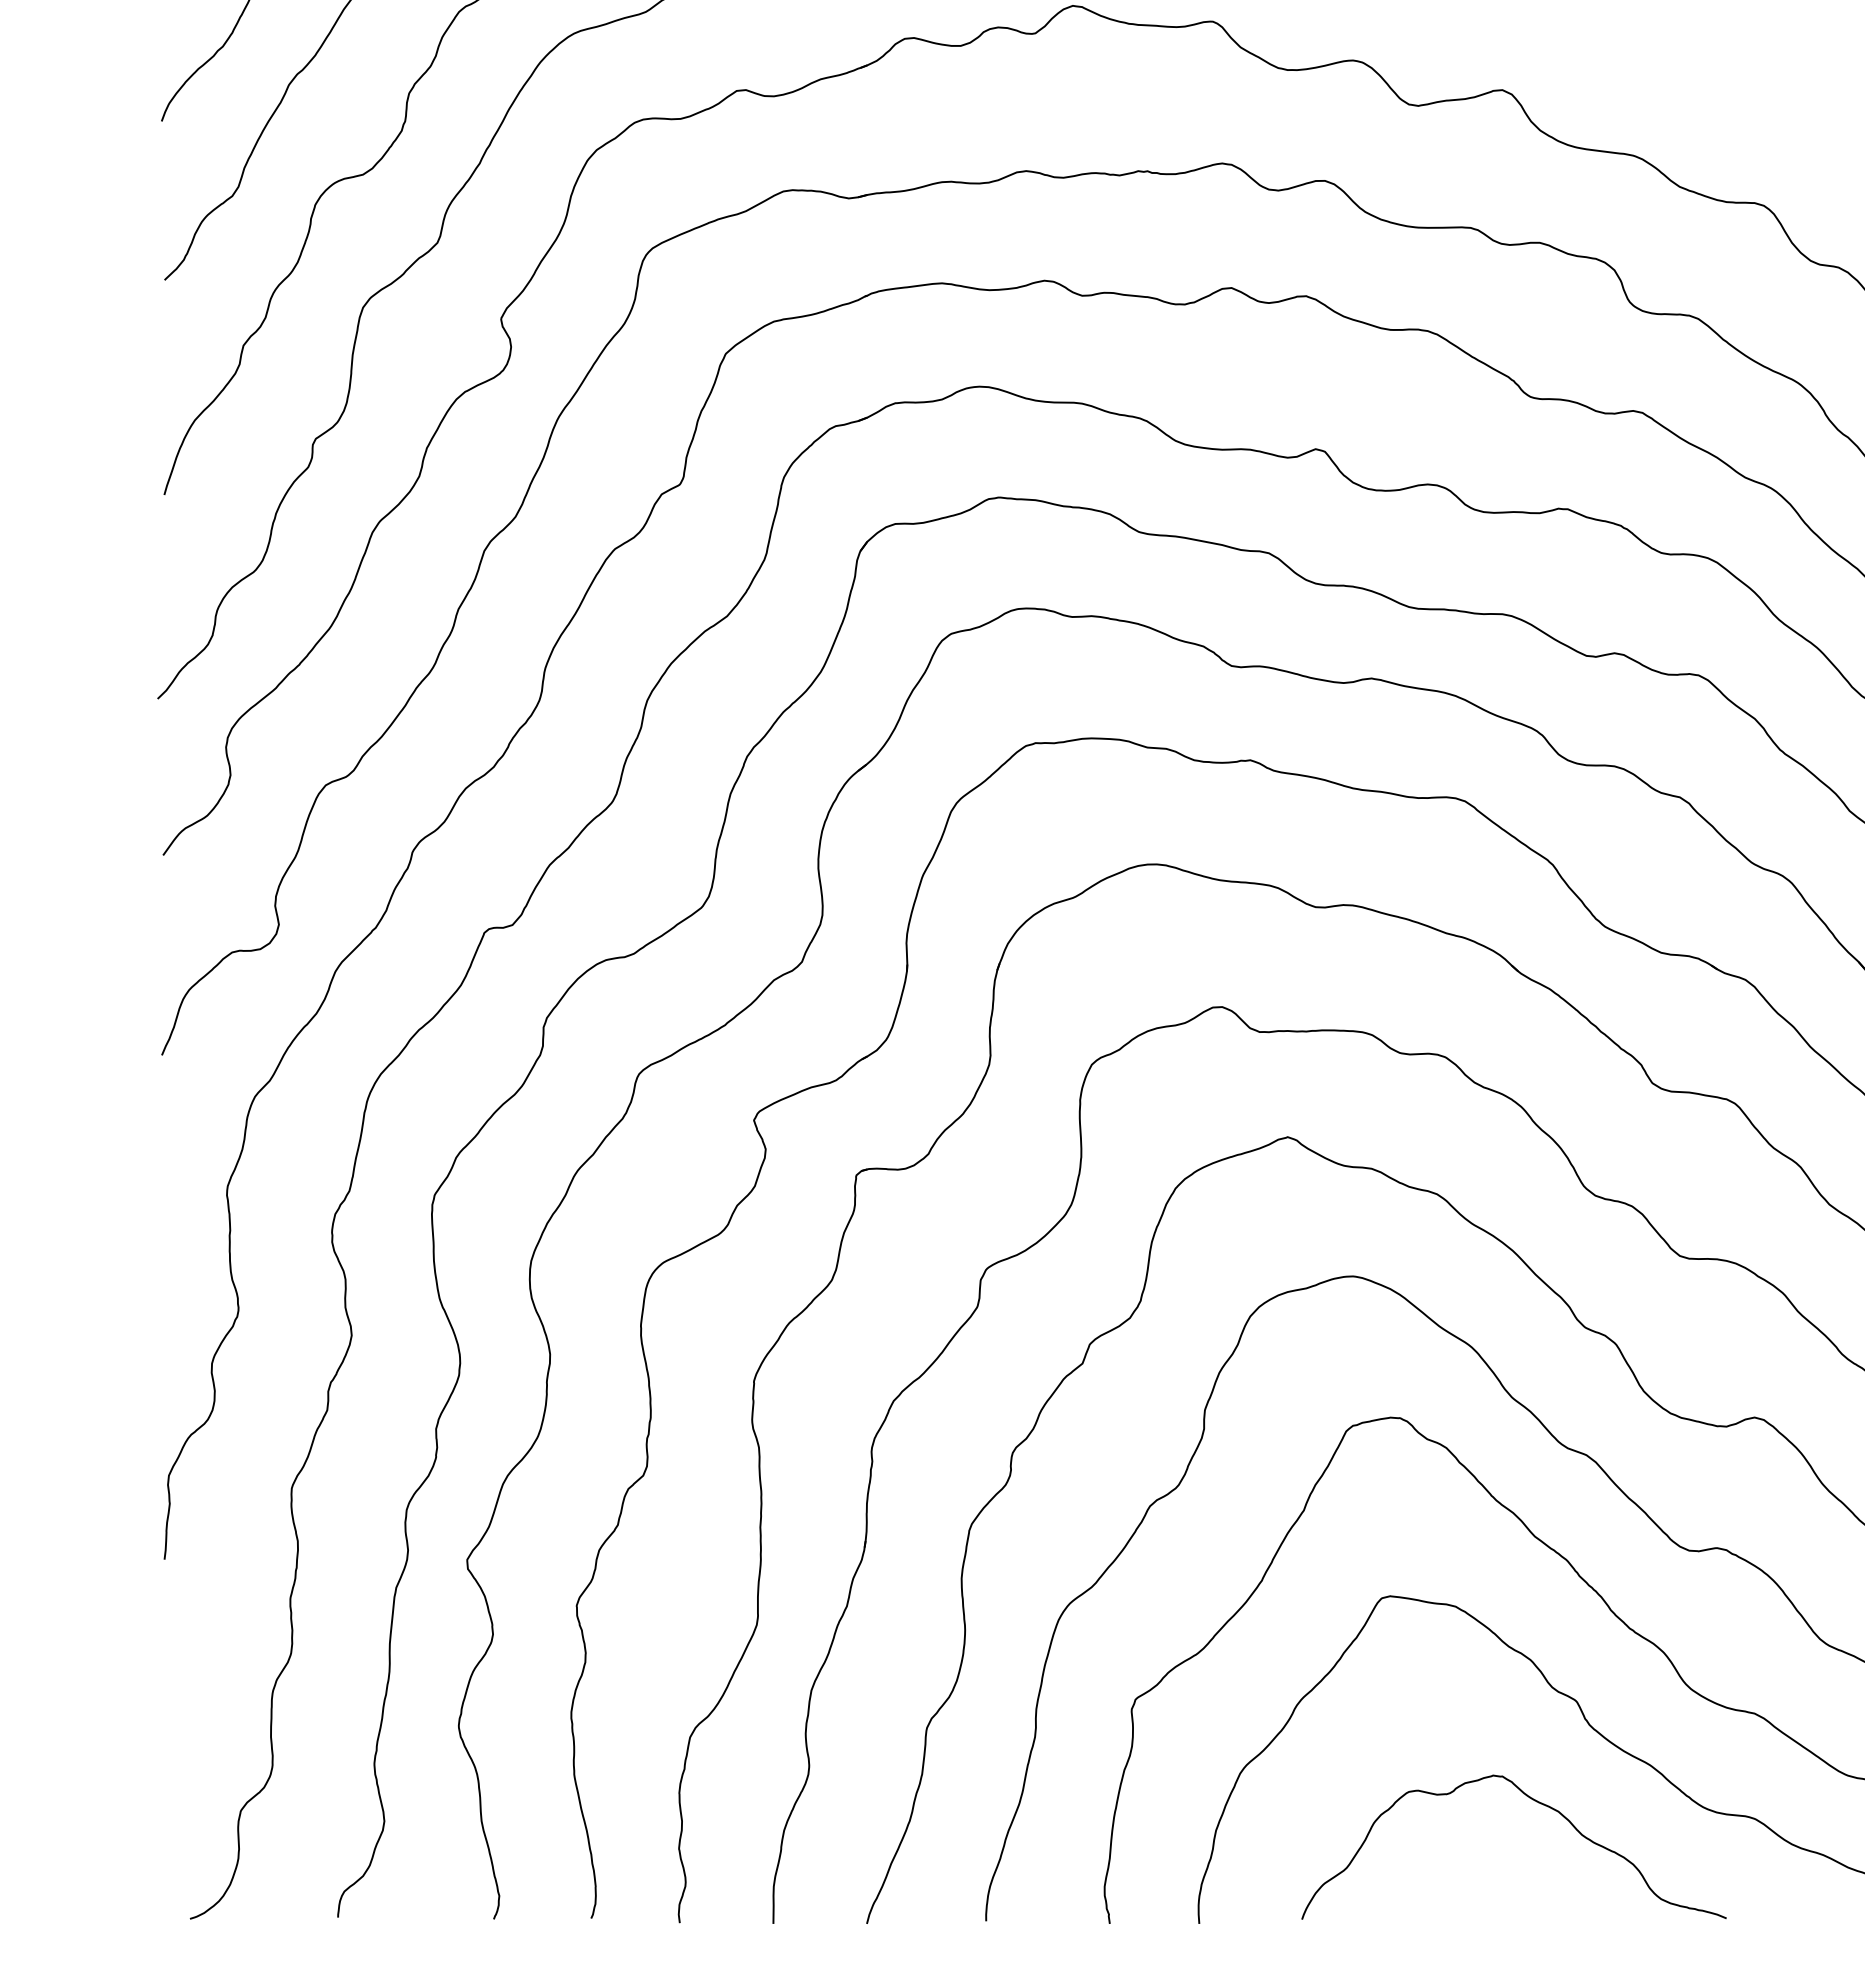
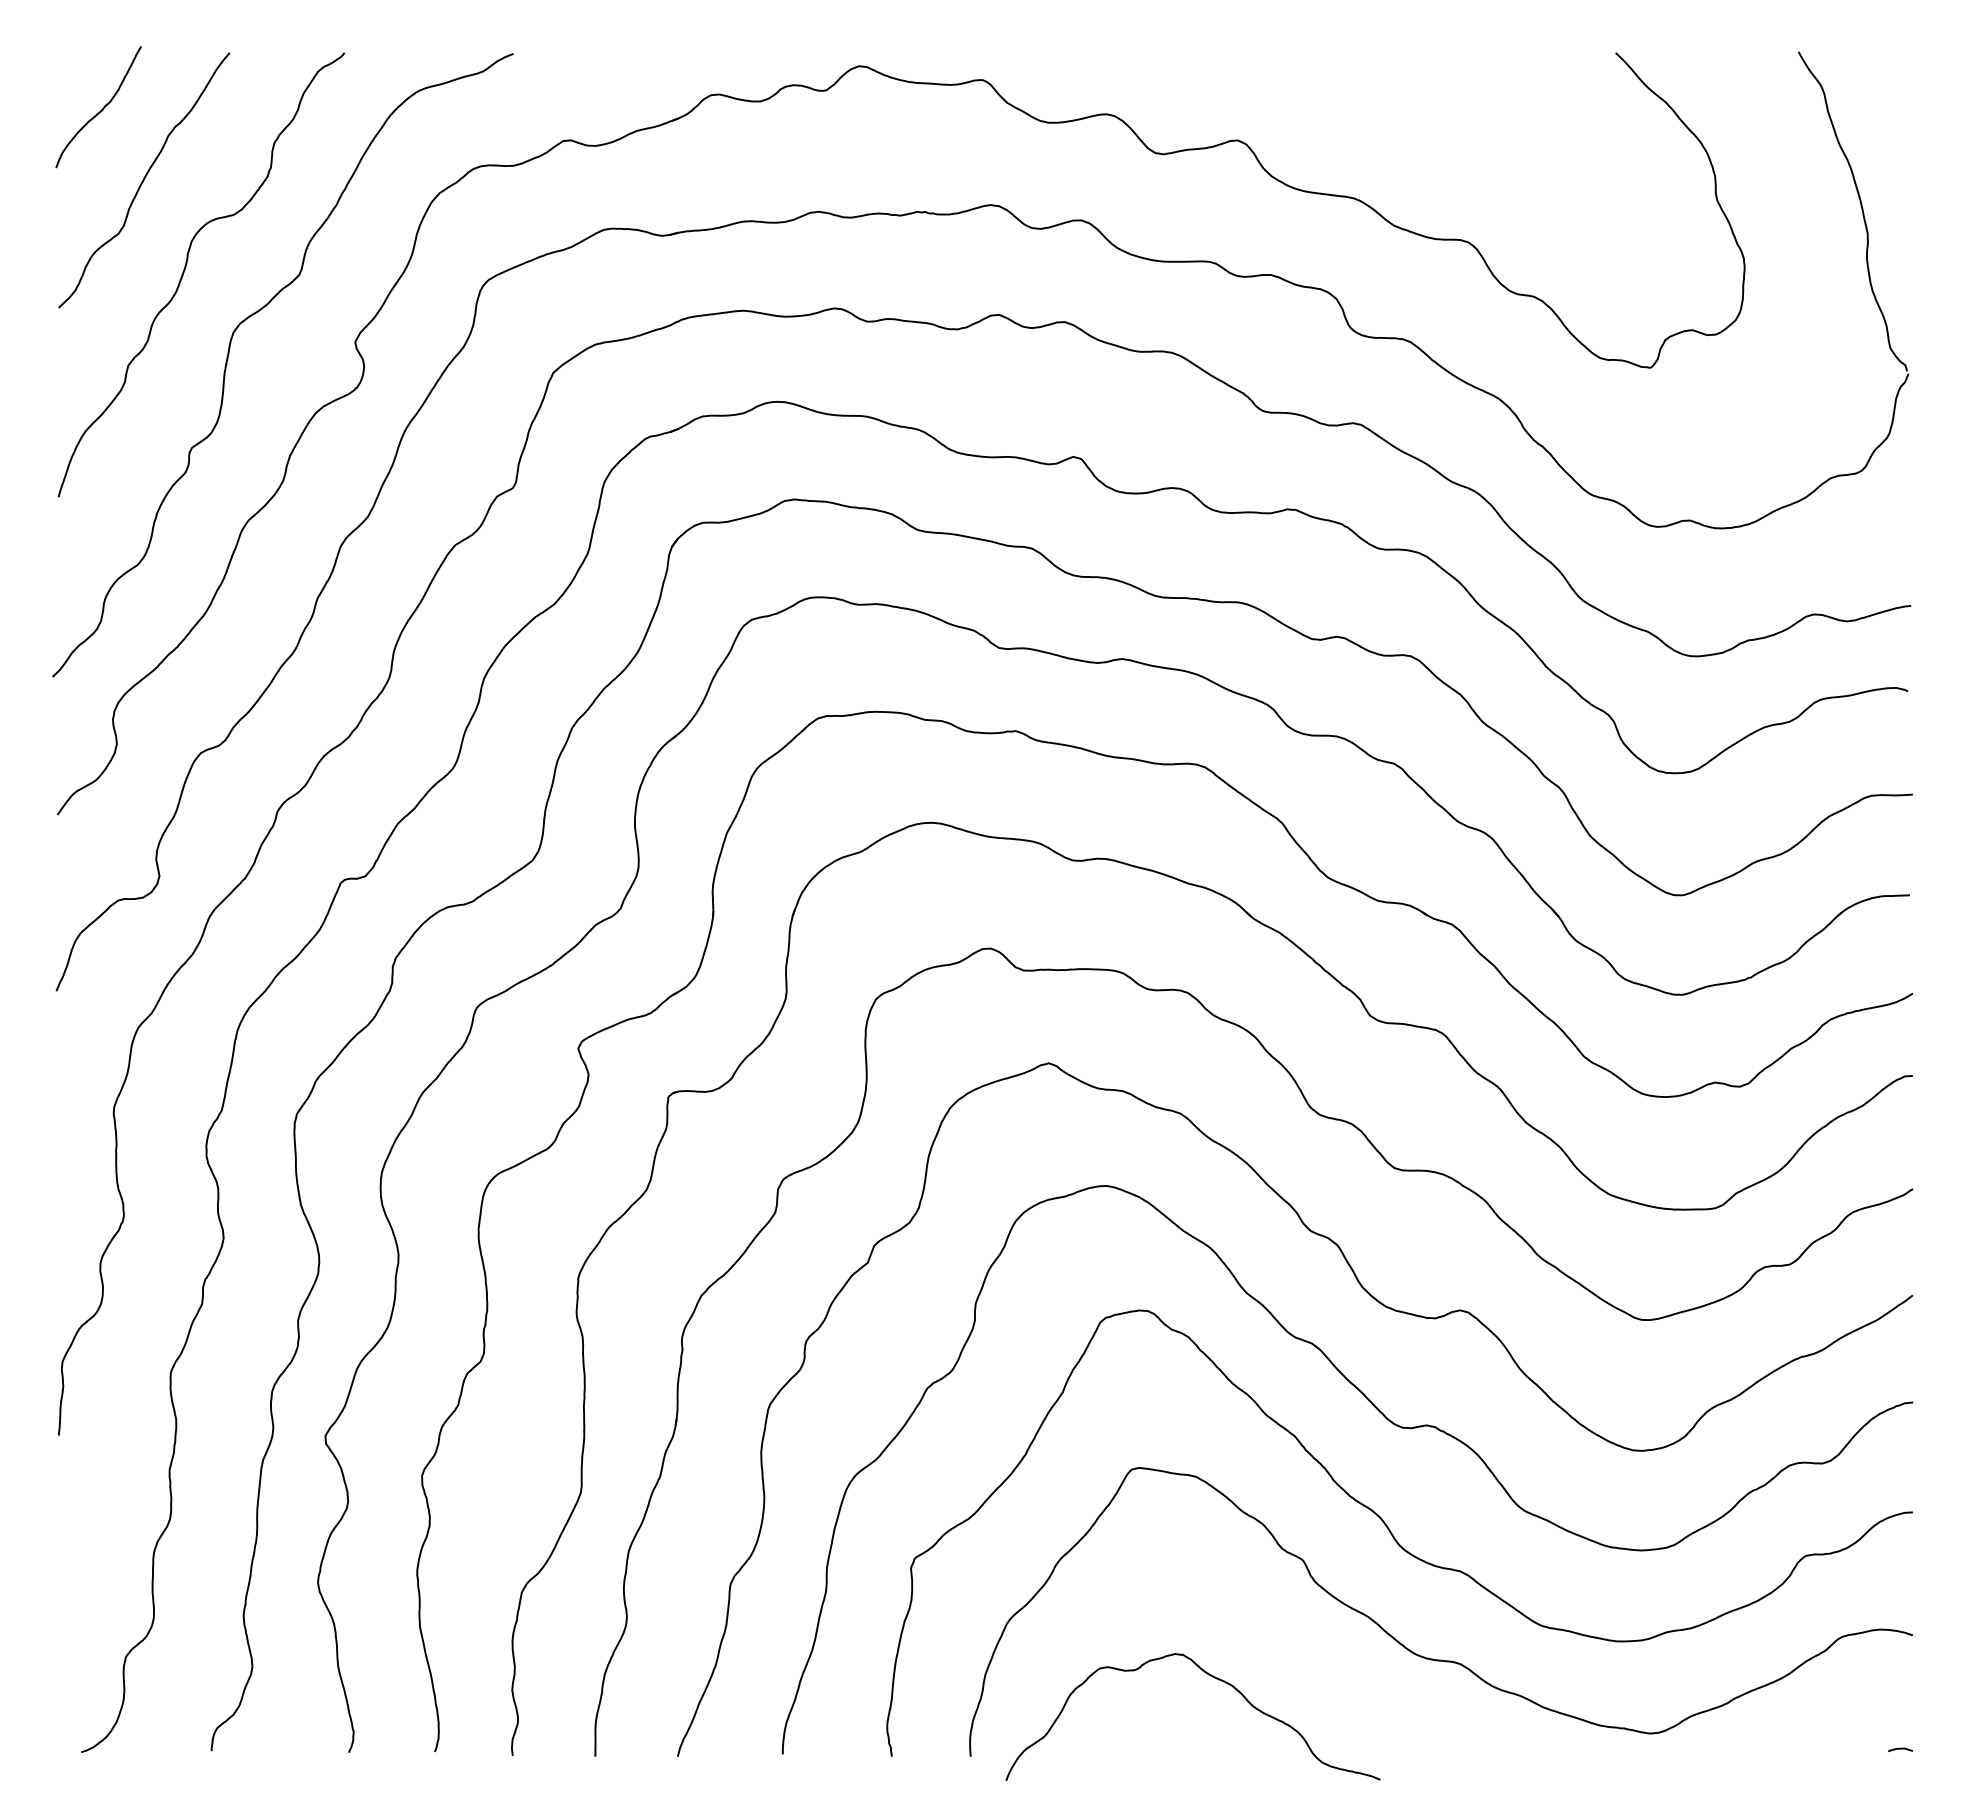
curve: (1536, 1802) -> (1212, 1677), moved

